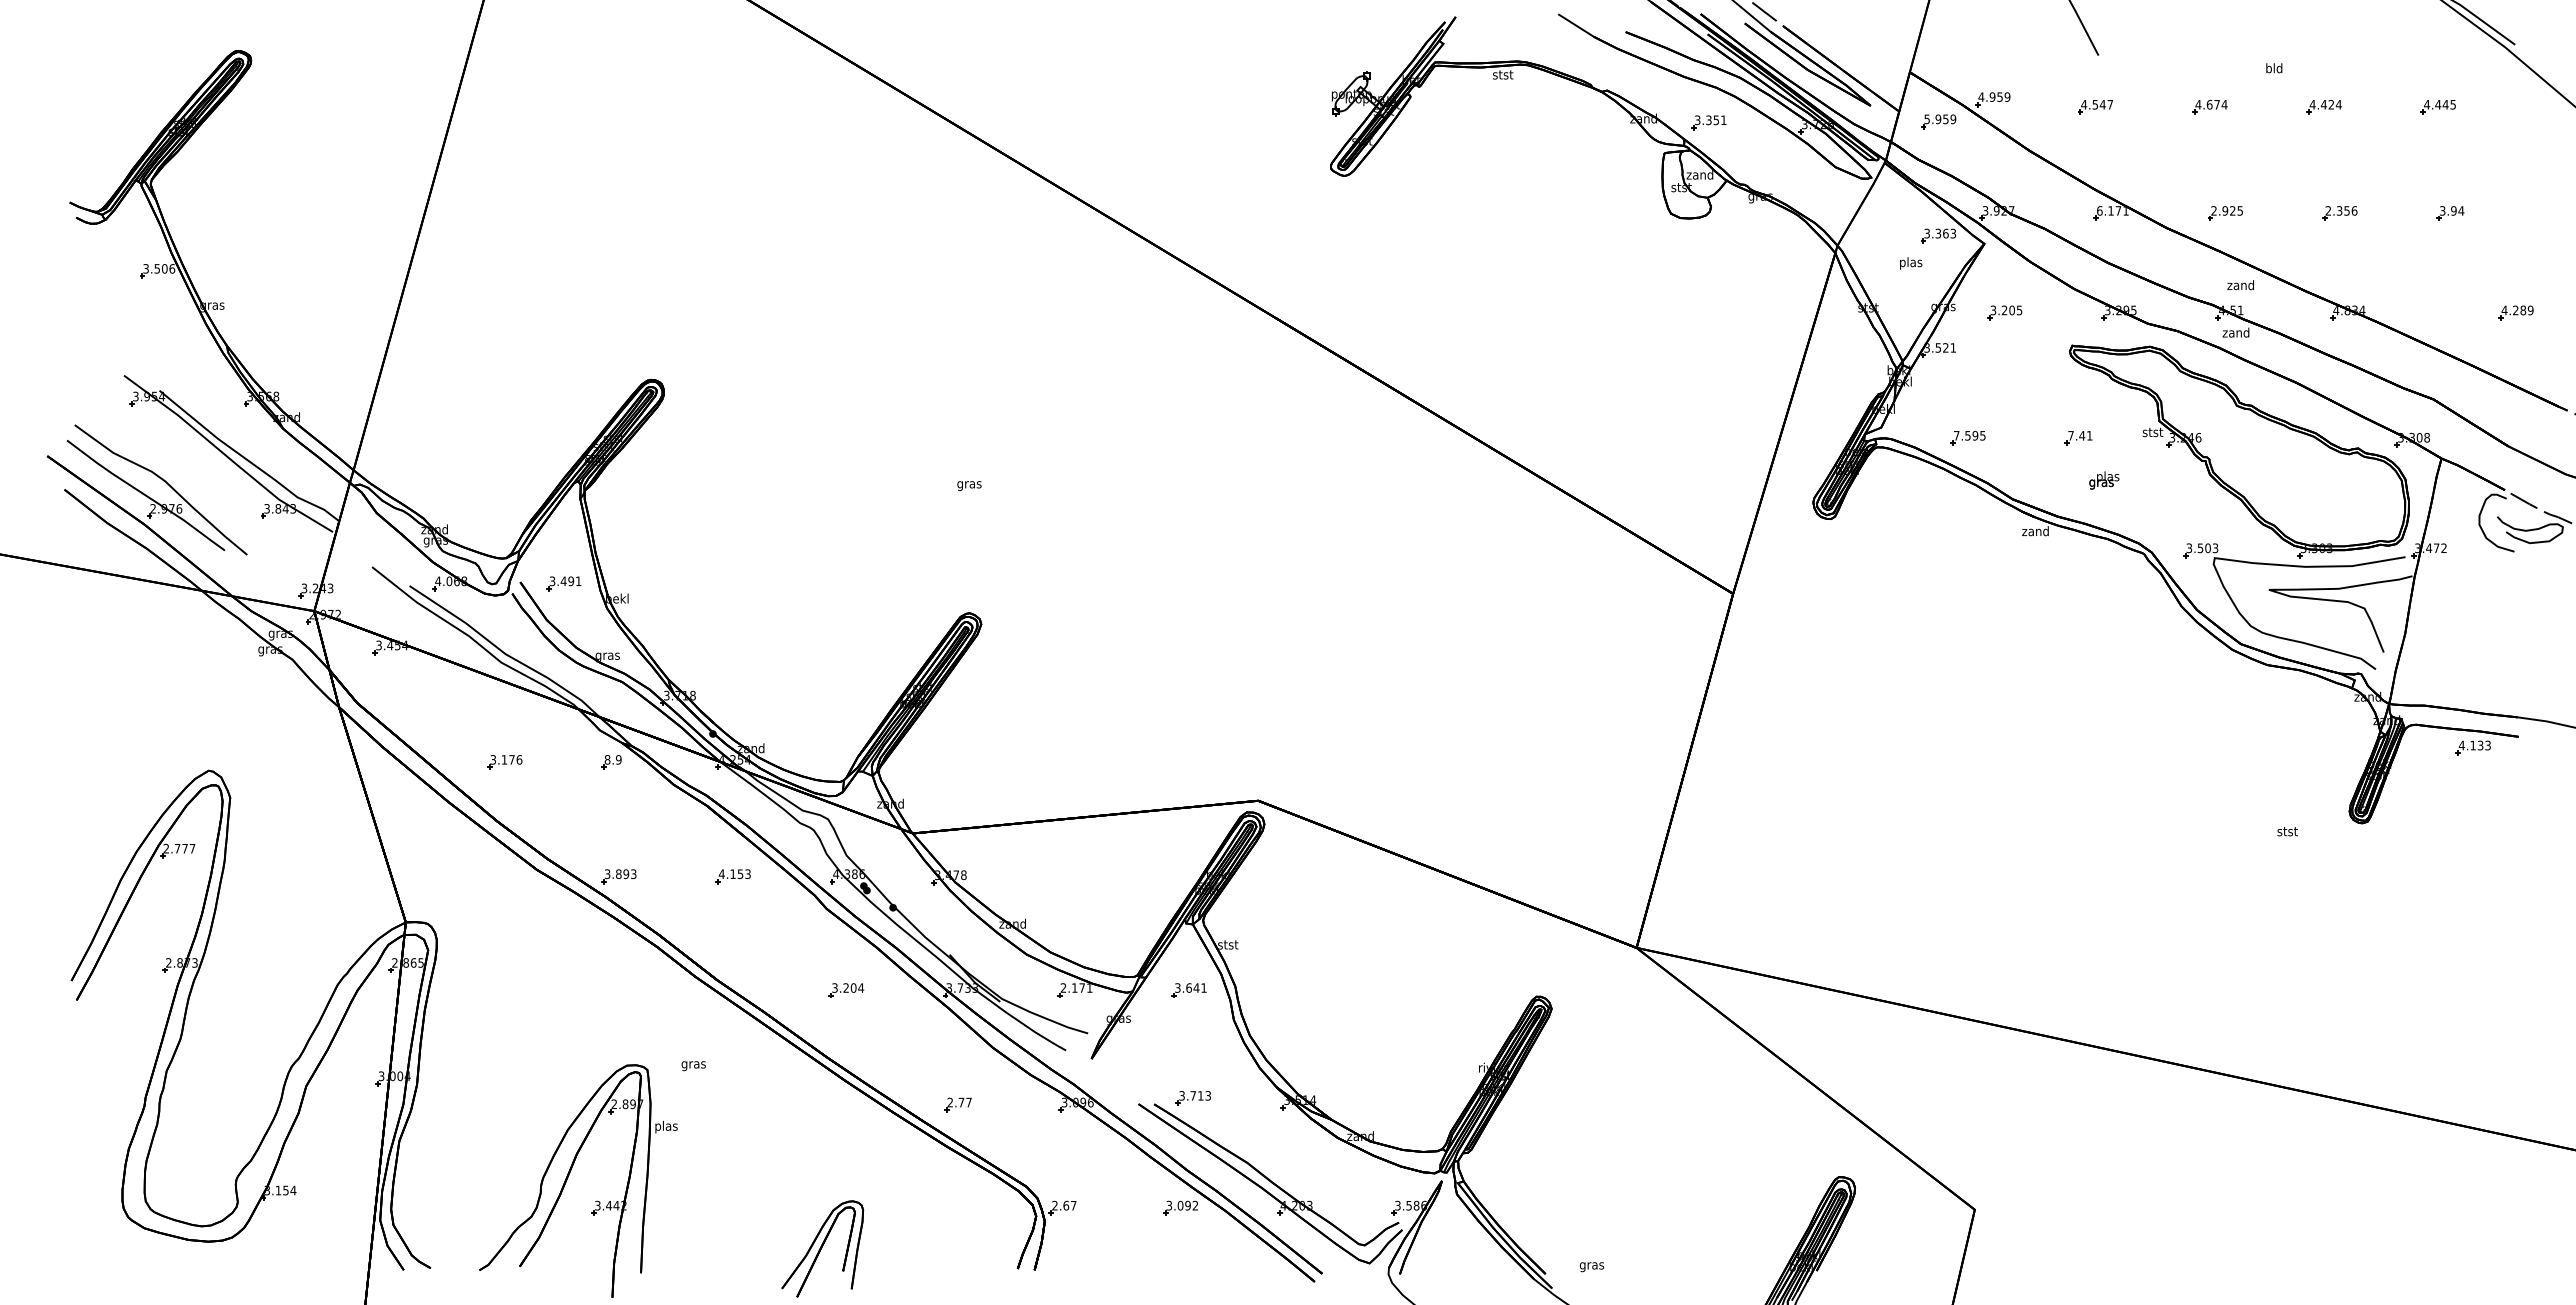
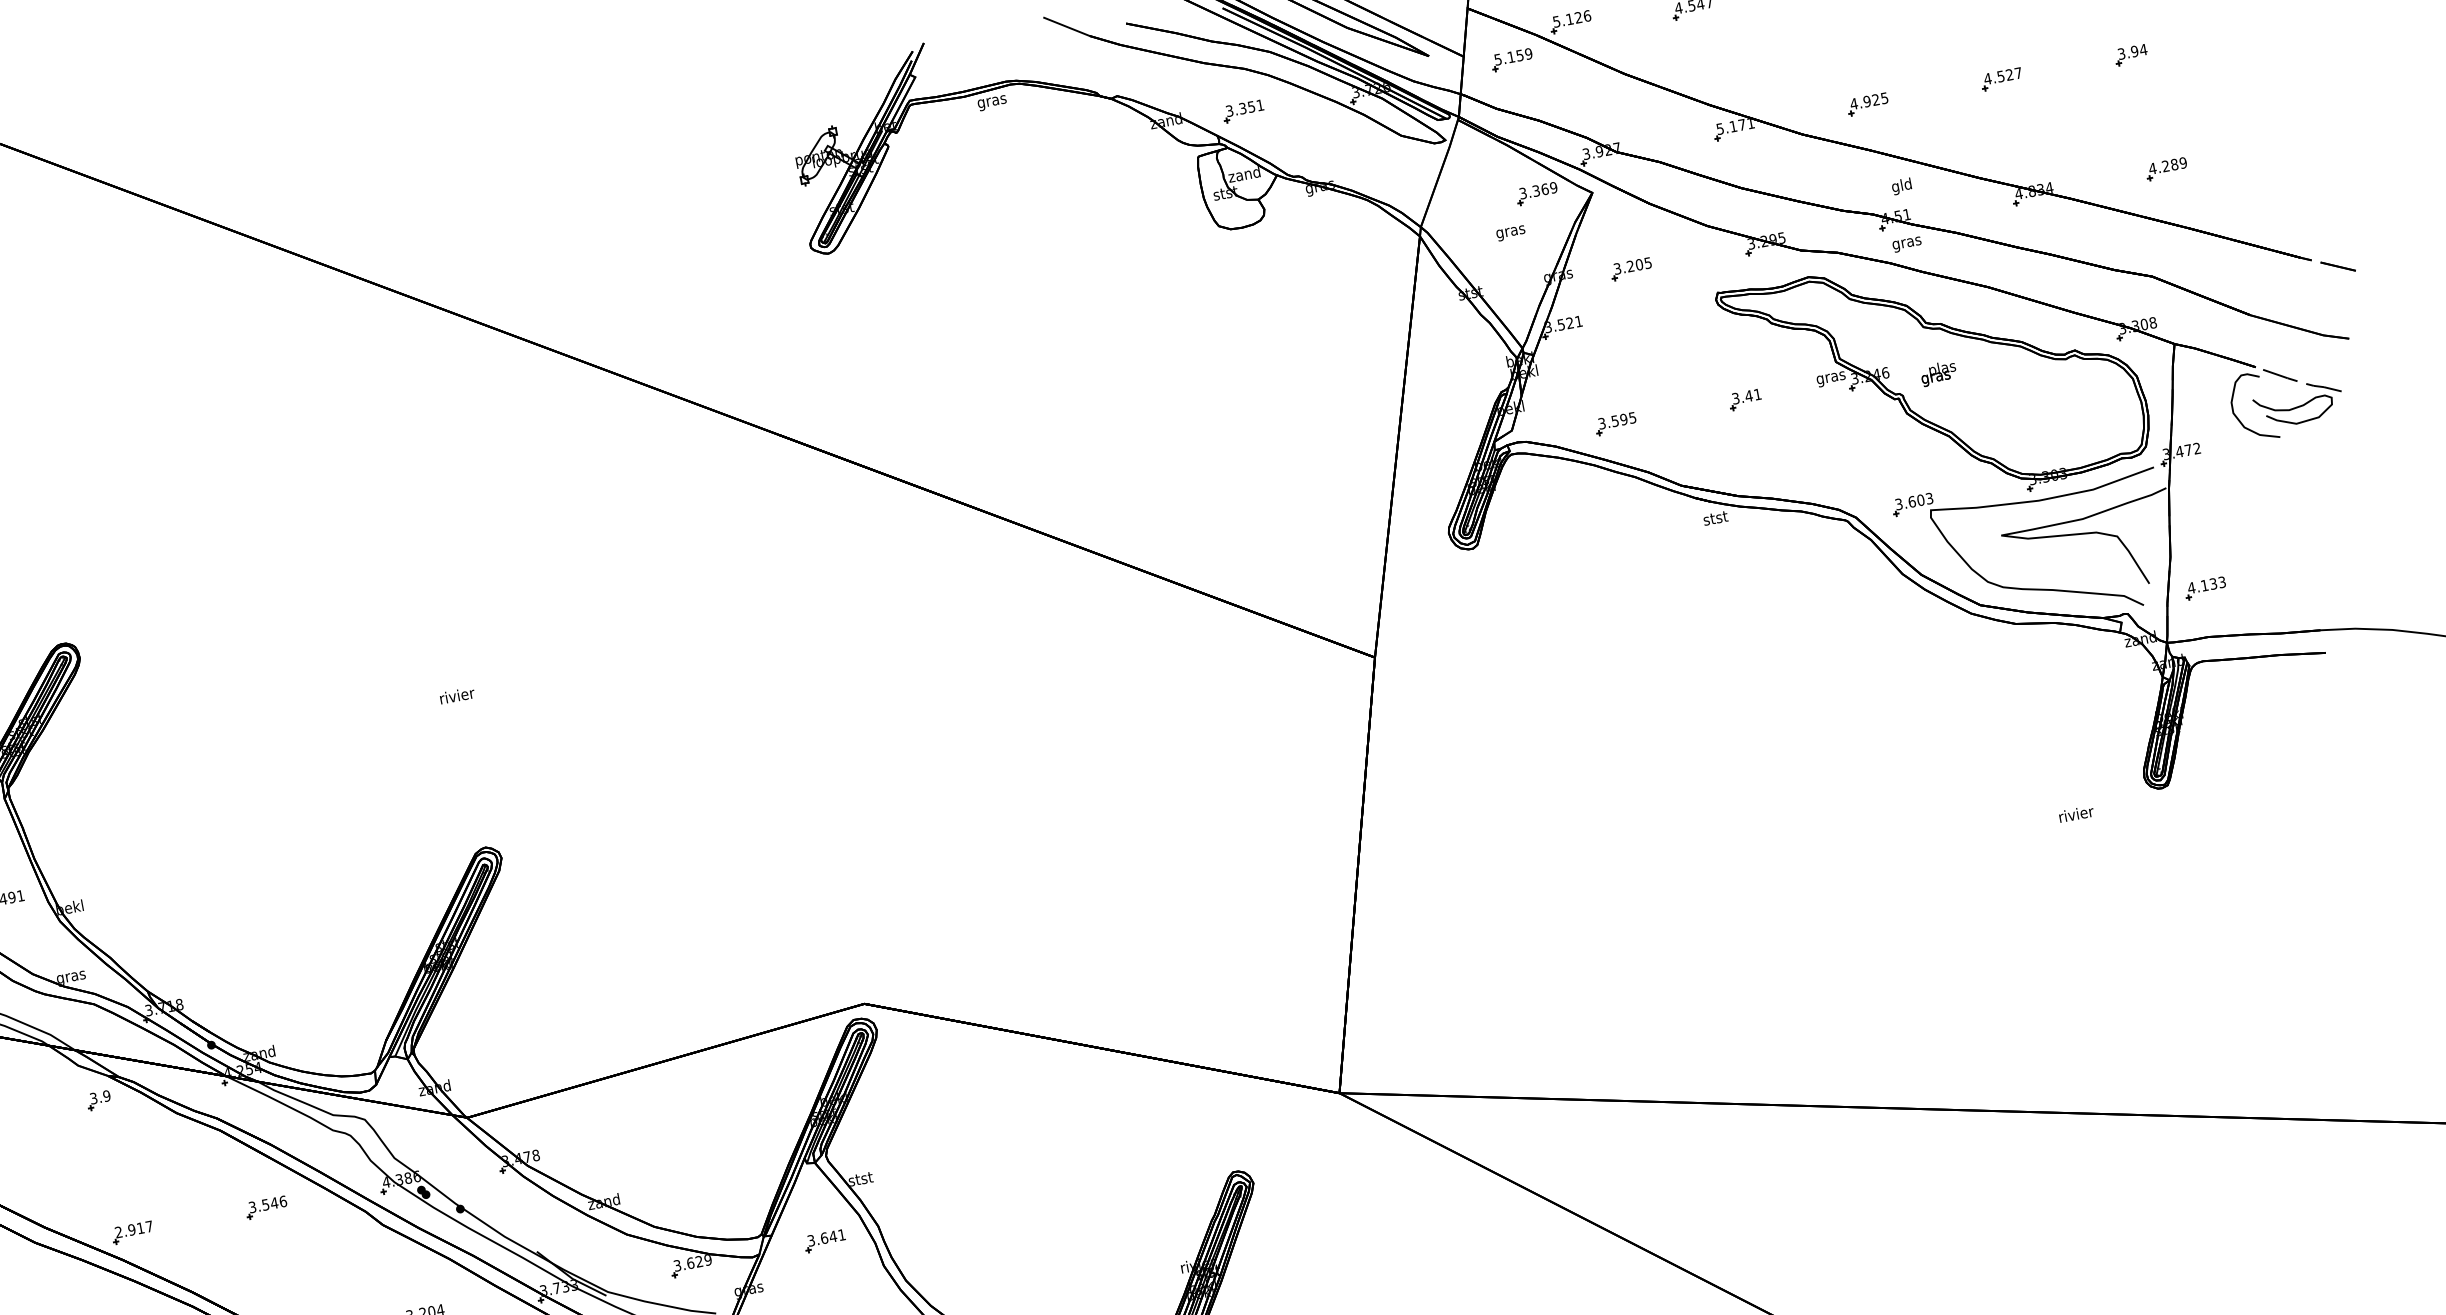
text: (1503, 76) -> (992, 102), stst -> gras
text: (1994, 96) -> (1571, 18), 4.959 -> 5.126
text: (1938, 119) -> (1511, 57), 5.959 -> 5.159
text: (2099, 210) -> (1719, 128), 6.171 -> 5.171
text: (2214, 210) -> (1854, 103), 2.925 -> 4.925
text: (2341, 210) -> (2003, 75), 2.356 -> 4.527
text: (1953, 233) -> (1553, 187), 3.363 -> 3.369
text: (1910, 263) -> (1510, 232), plas -> gras
text: (2240, 286) -> (1901, 186), zand -> gld
part: (2515, 312) -> (2165, 168), moved
text: (2235, 333) -> (1905, 242), zand -> gras
text: (2152, 433) -> (1830, 378), stst -> gras
text: (1956, 435) -> (1601, 423), 7.595 -> 3.595
text: (2070, 435) -> (1735, 398), 7.41 -> 3.41
text: (2104, 480) -> (1938, 373), moved
text: (969, 484) -> (457, 696), gras -> rivier
text: (2035, 531) -> (1715, 518), zand -> stst
text: (2200, 548) -> (1912, 502), 3.503 -> 3.603
part: (2472, 747) -> (2204, 587), moved
text: (607, 759) -> (93, 1098), 8.9 -> 3.9
text: (2287, 831) -> (2075, 814), stst -> rivier
text: (620, 874) -> (134, 1229), 3.893 -> 2.917
text: (734, 874) -> (267, 1204), 4.153 -> 3.546
text: (1076, 987) -> (692, 1262), 2.171 -> 3.629

